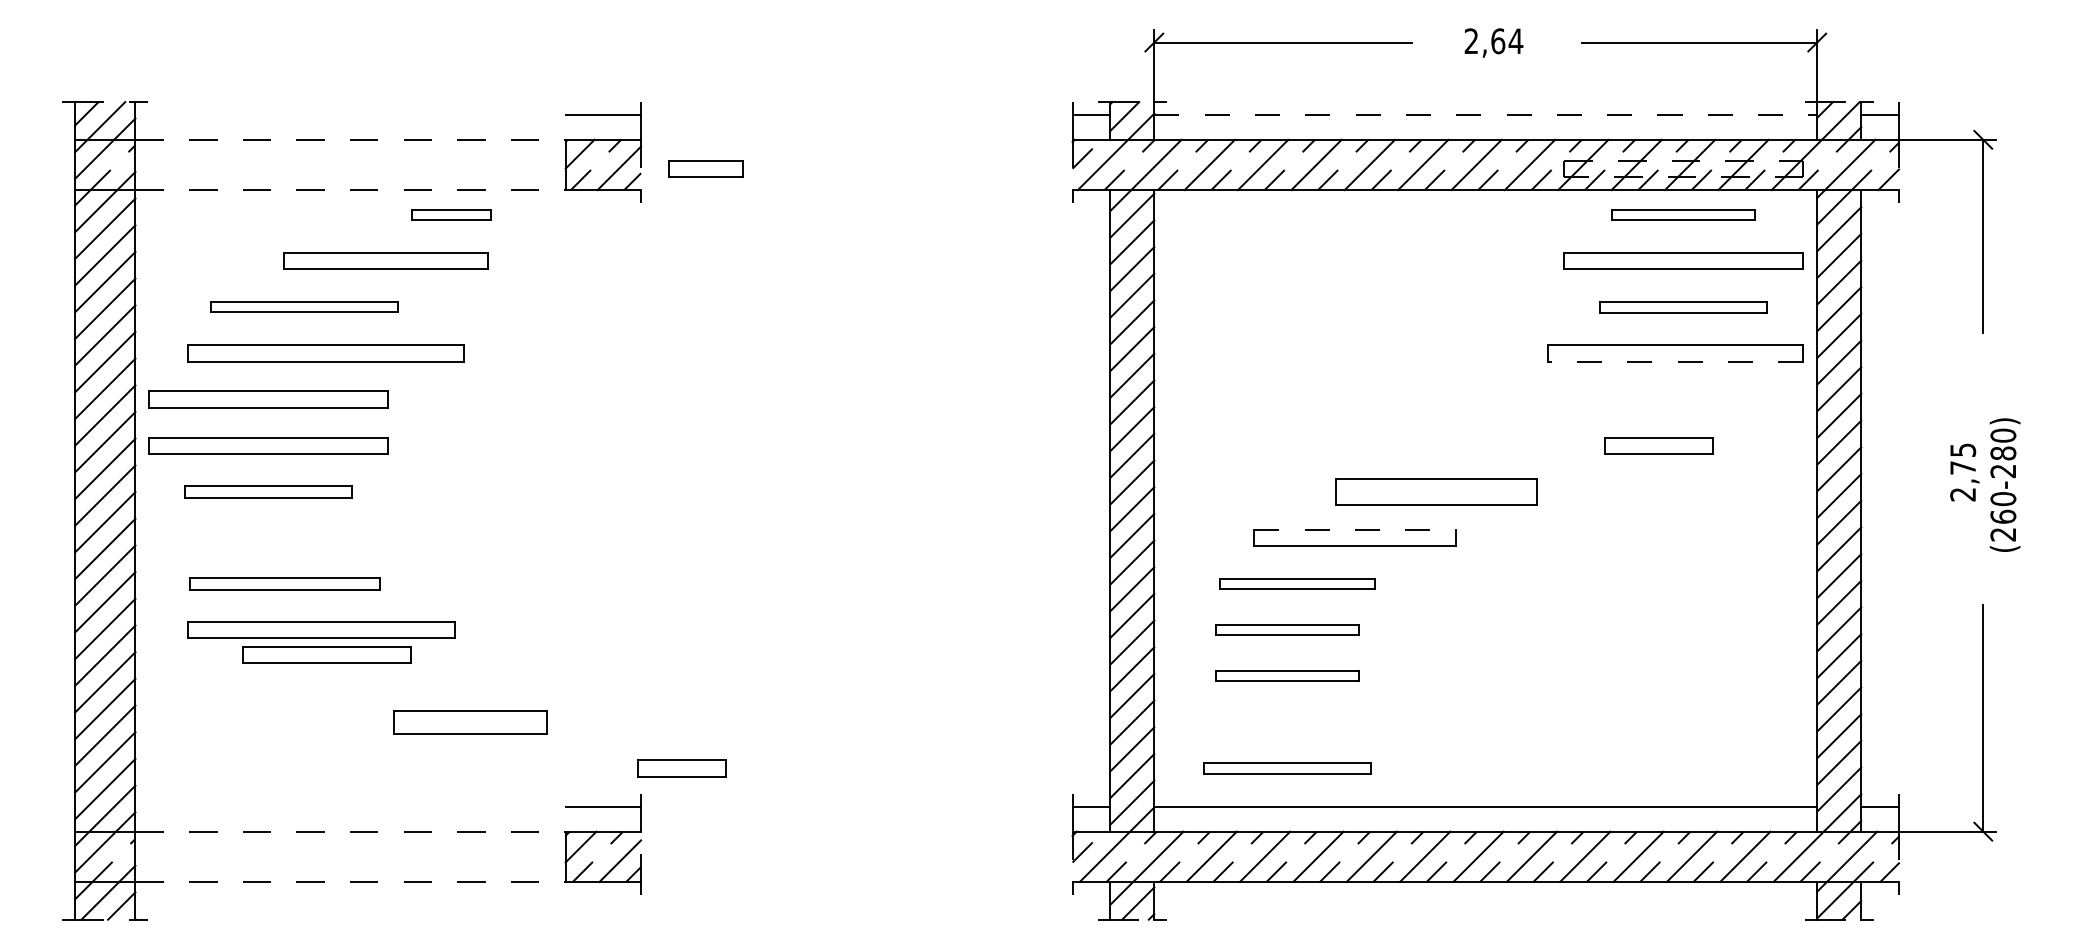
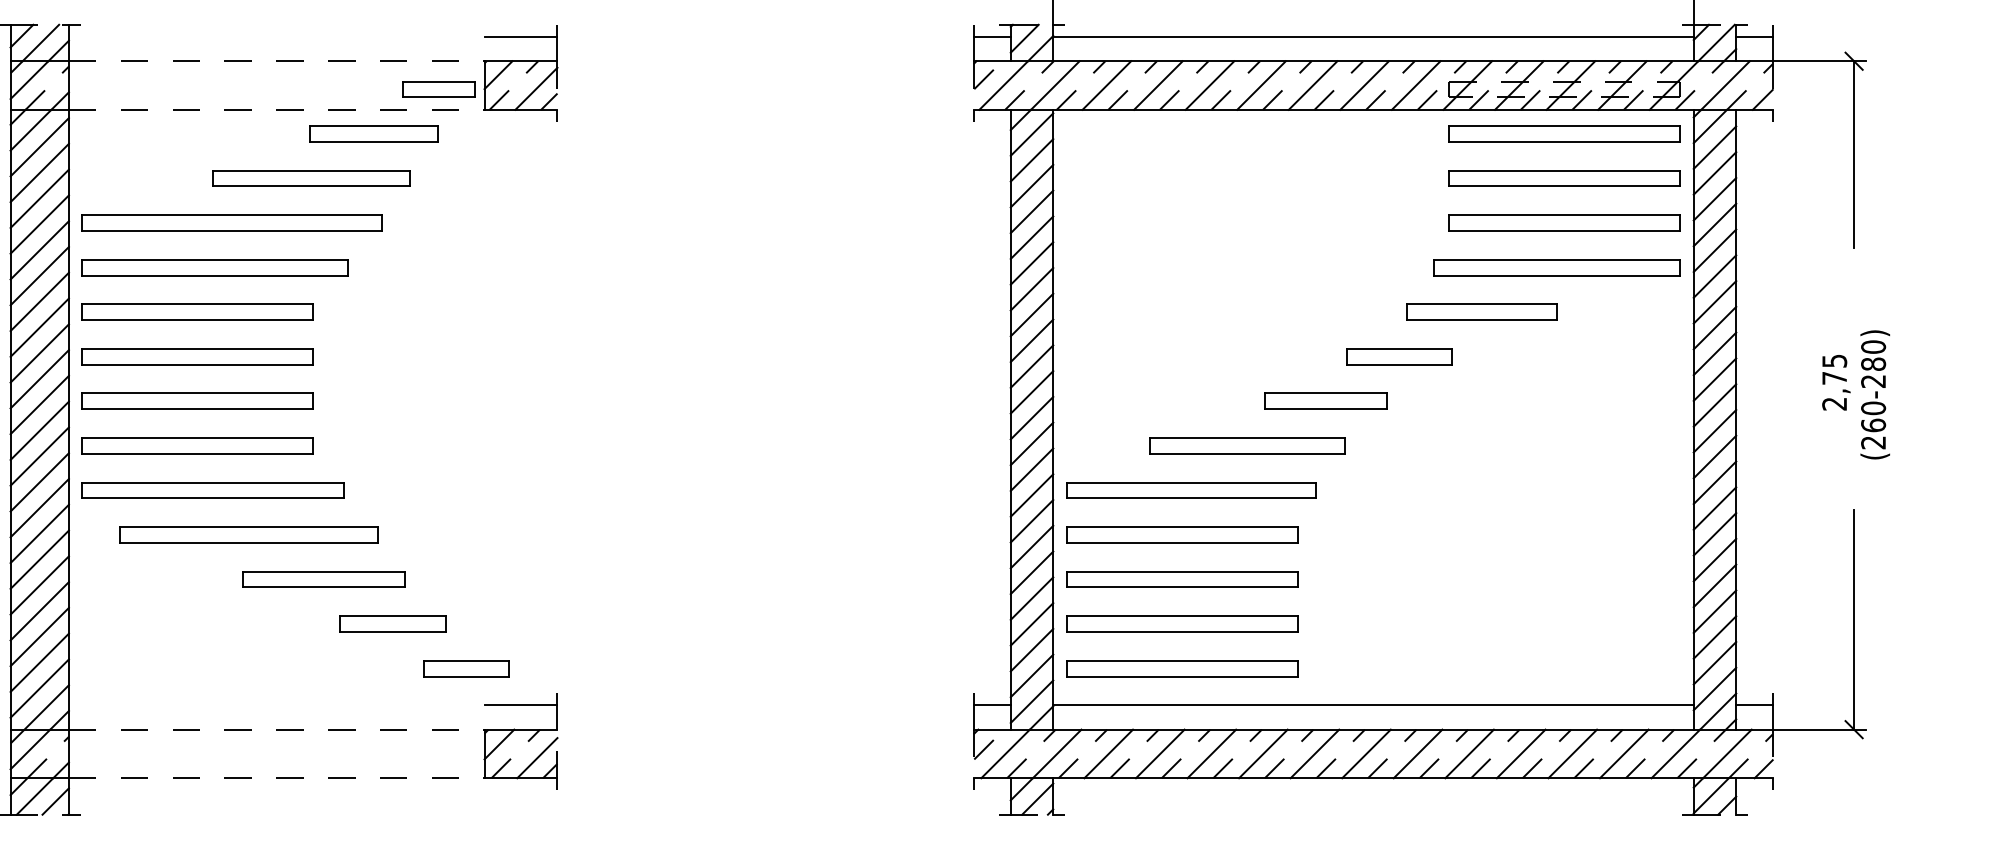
line: (1486, 114) -> (1374, 36), dashed -> solid
part: (705, 168) -> (439, 88), moved
part: (451, 214) -> (374, 133), size x1.67
part: (1683, 214) -> (1564, 133), size x1.67
part: (304, 307) -> (232, 223), size x1.67
part: (1683, 307) -> (1564, 223), size x1.43
part: (325, 353) -> (214, 267), moved
line: (1675, 361) -> (1556, 275), dashed -> solid
part: (1597, 399) -> (1481, 312), added
part: (1658, 445) -> (1399, 356), moved
part: (268, 491) -> (197, 401), size x1.43
part: (1436, 491) -> (1325, 401), size x0.62
line: (1355, 529) -> (1247, 437), dashed -> solid
part: (268, 537) -> (197, 445), added
part: (284, 583) -> (212, 489), size x1.43
part: (1297, 583) -> (1191, 489), size x1.67
part: (1287, 629) -> (1181, 534), size x1.67
part: (326, 654) -> (323, 578), moved
part: (1287, 675) -> (1181, 578), size x1.67
part: (470, 722) -> (392, 624), size x0.71
part: (1287, 722) -> (1181, 624), added
part: (681, 768) -> (466, 668), moved
part: (1287, 768) -> (1181, 668), size x1.43

